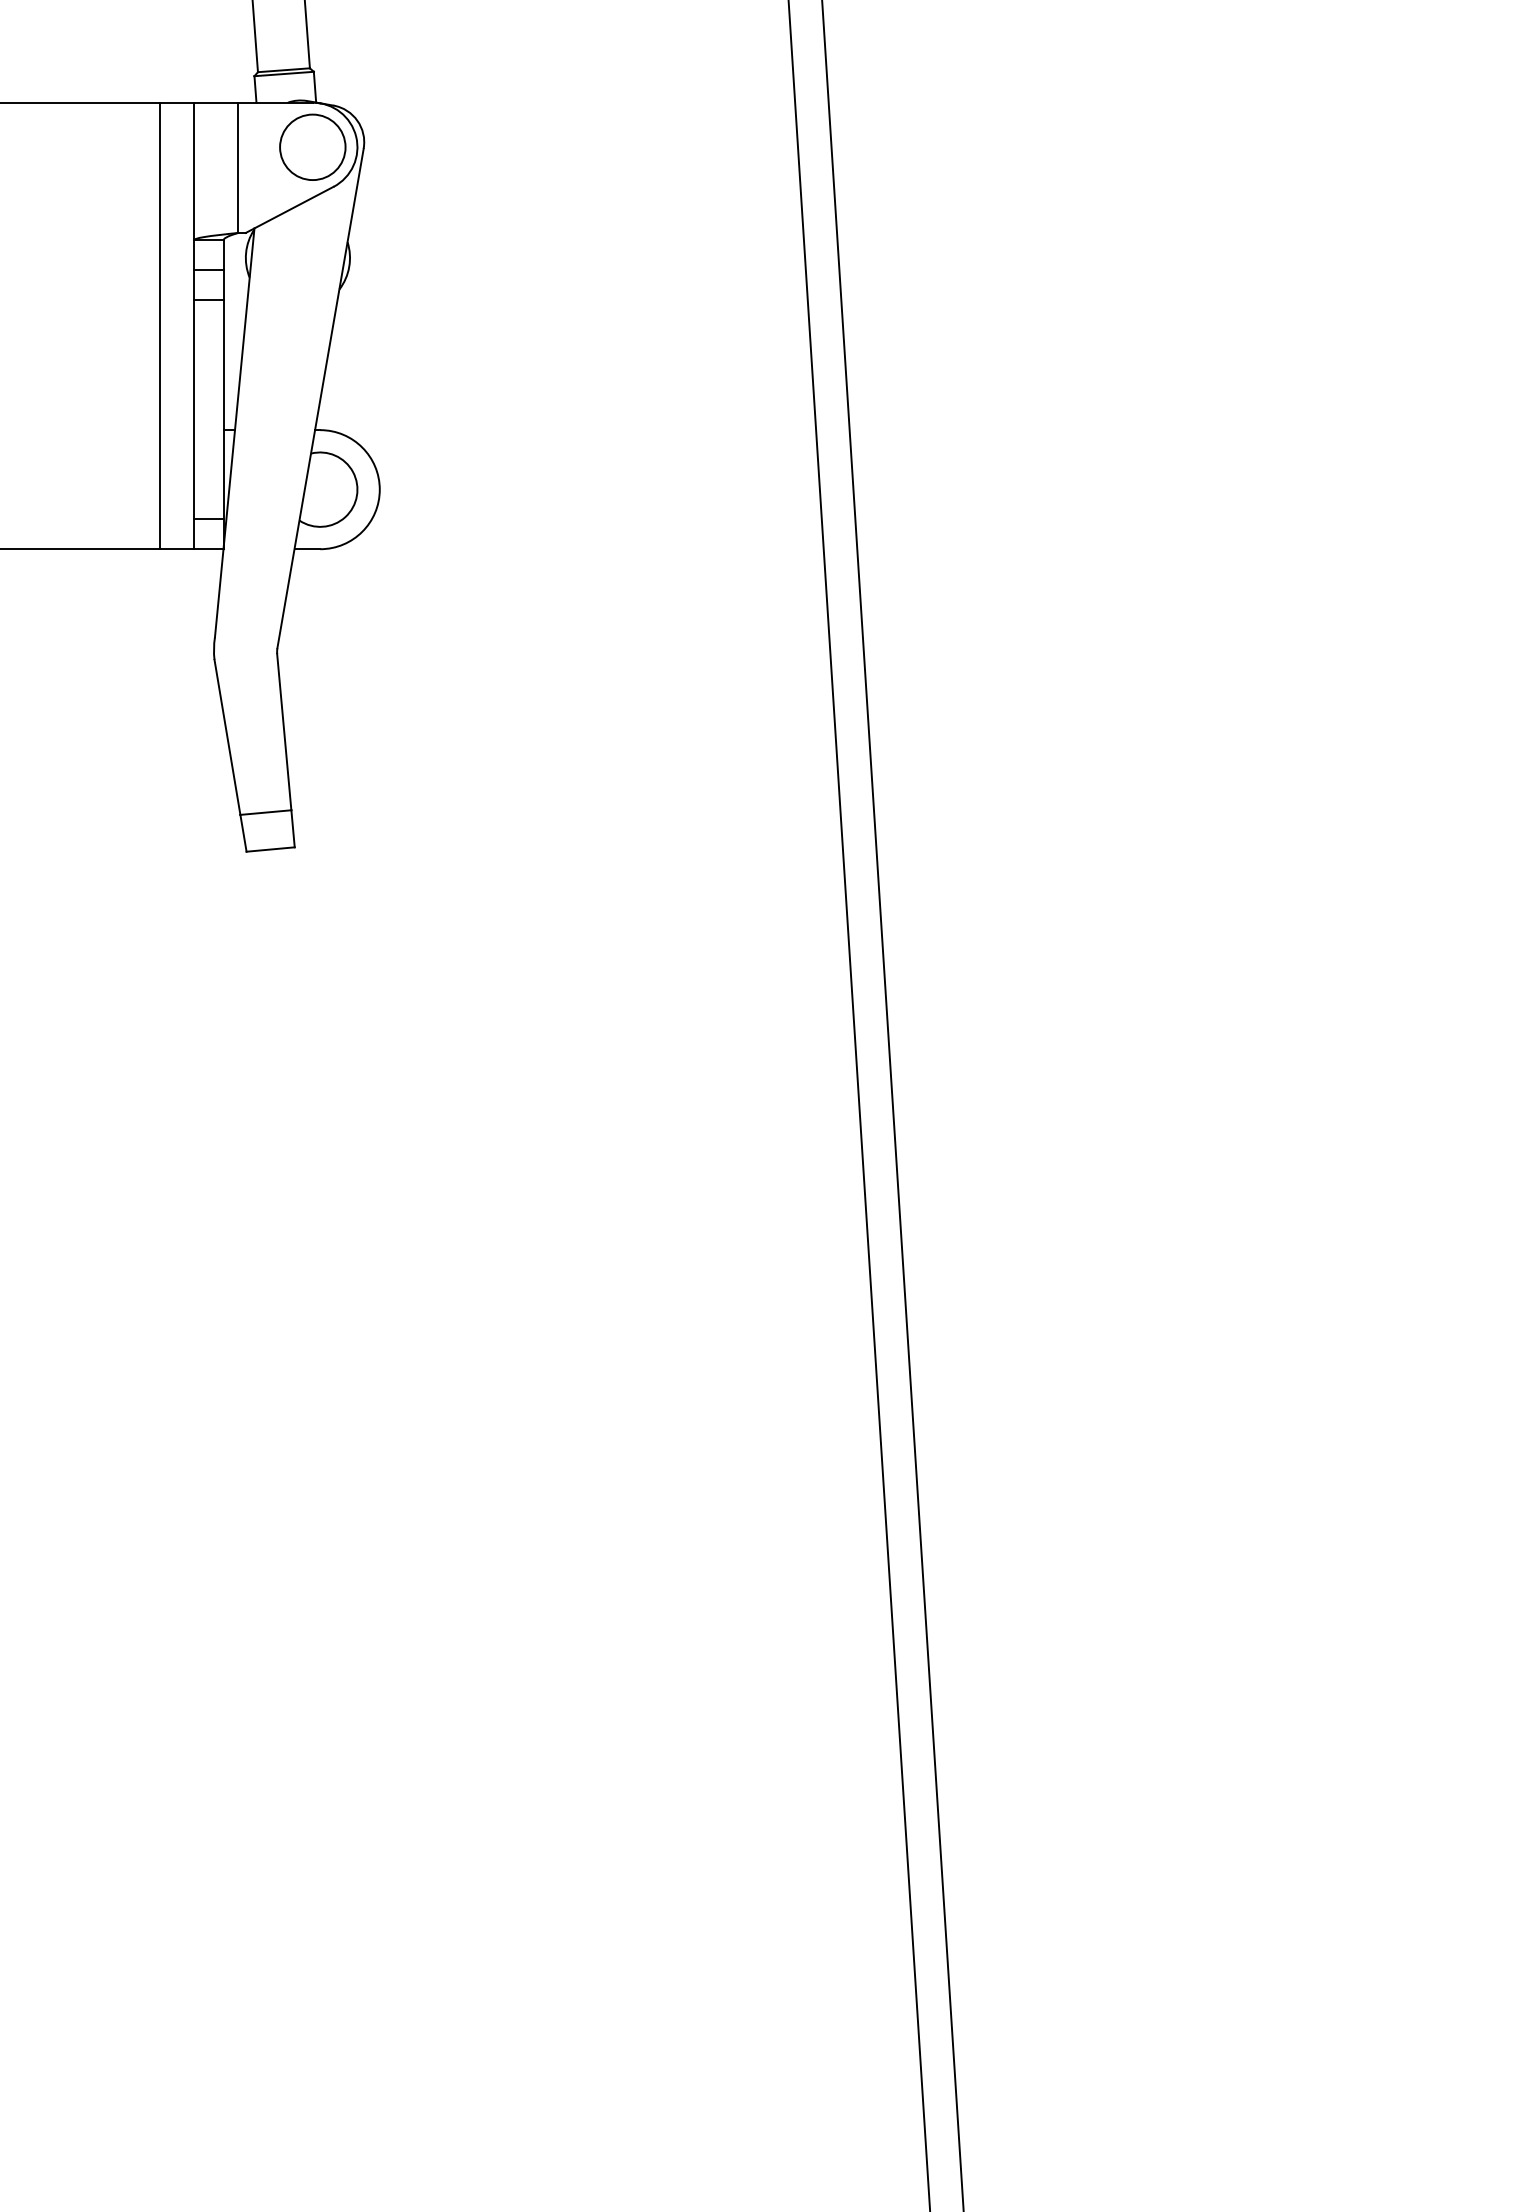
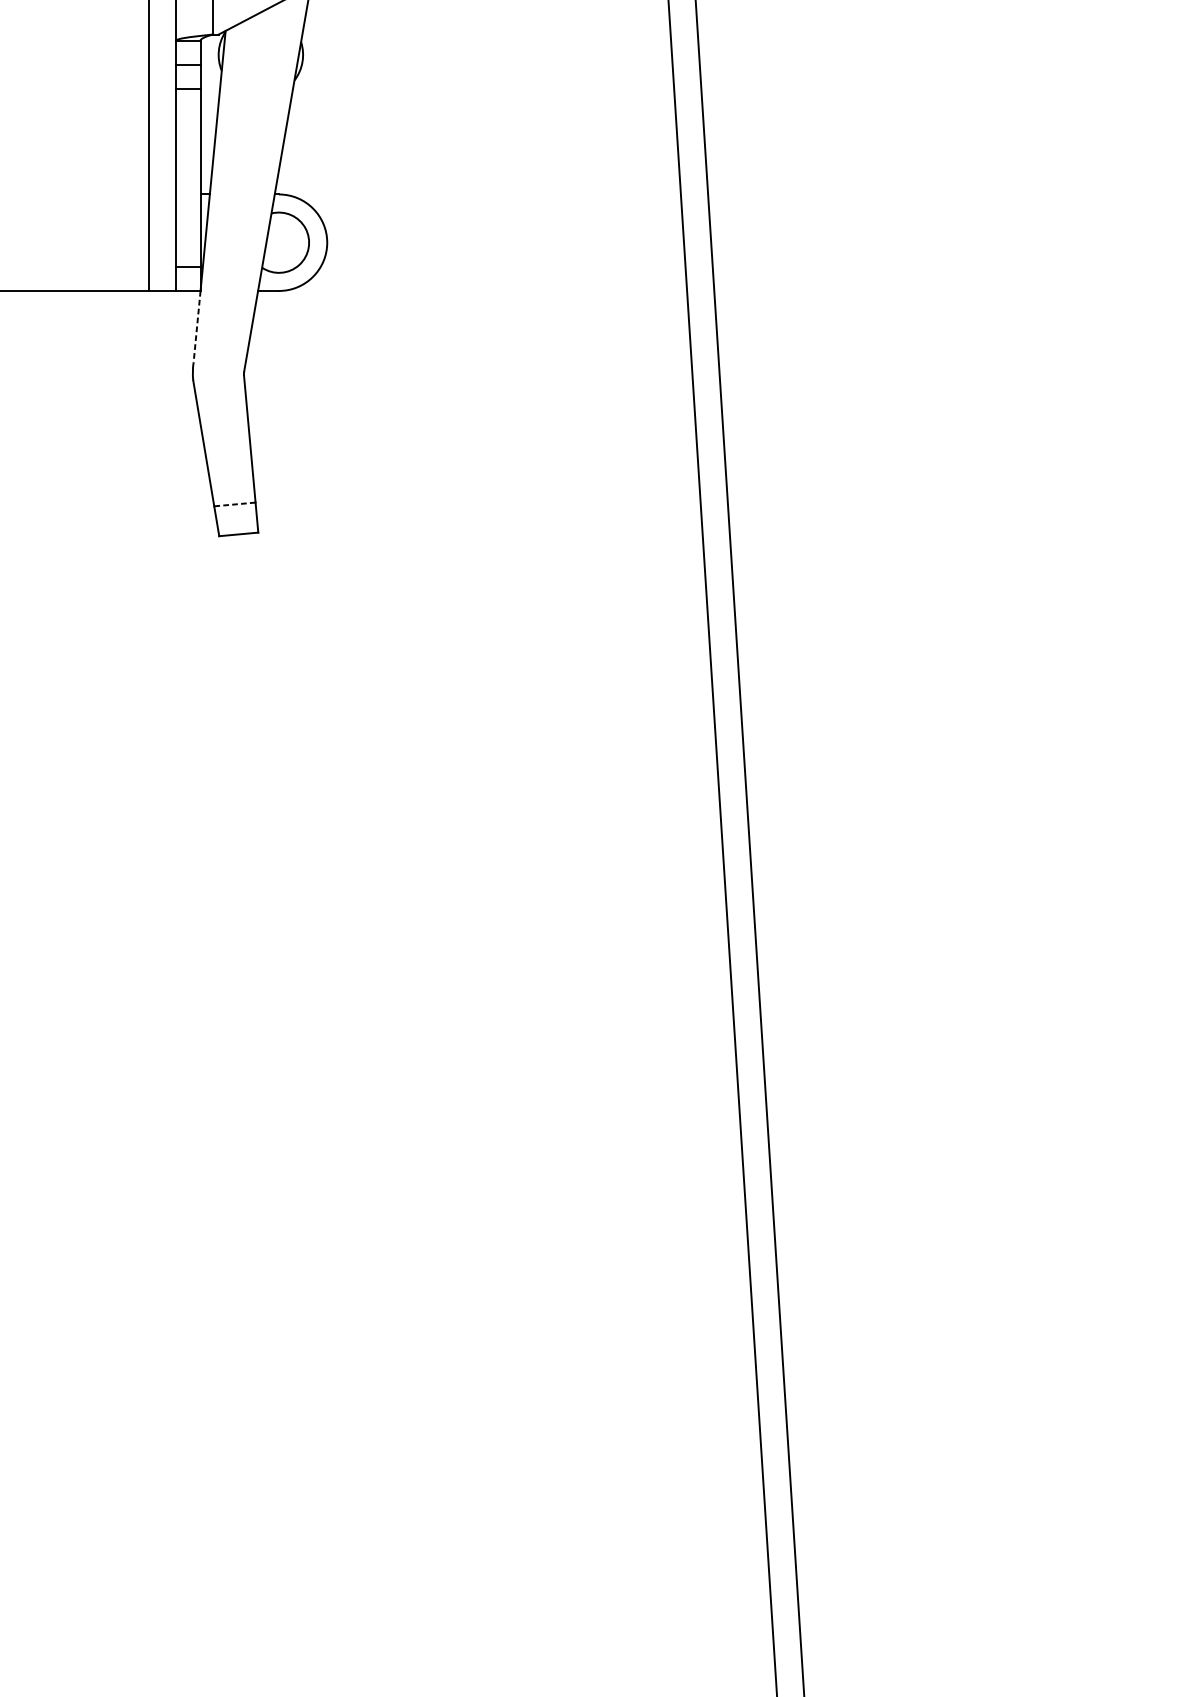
line: (219, 593) -> (197, 326), solid -> dashed
line: (265, 812) -> (234, 504), solid -> dashed

